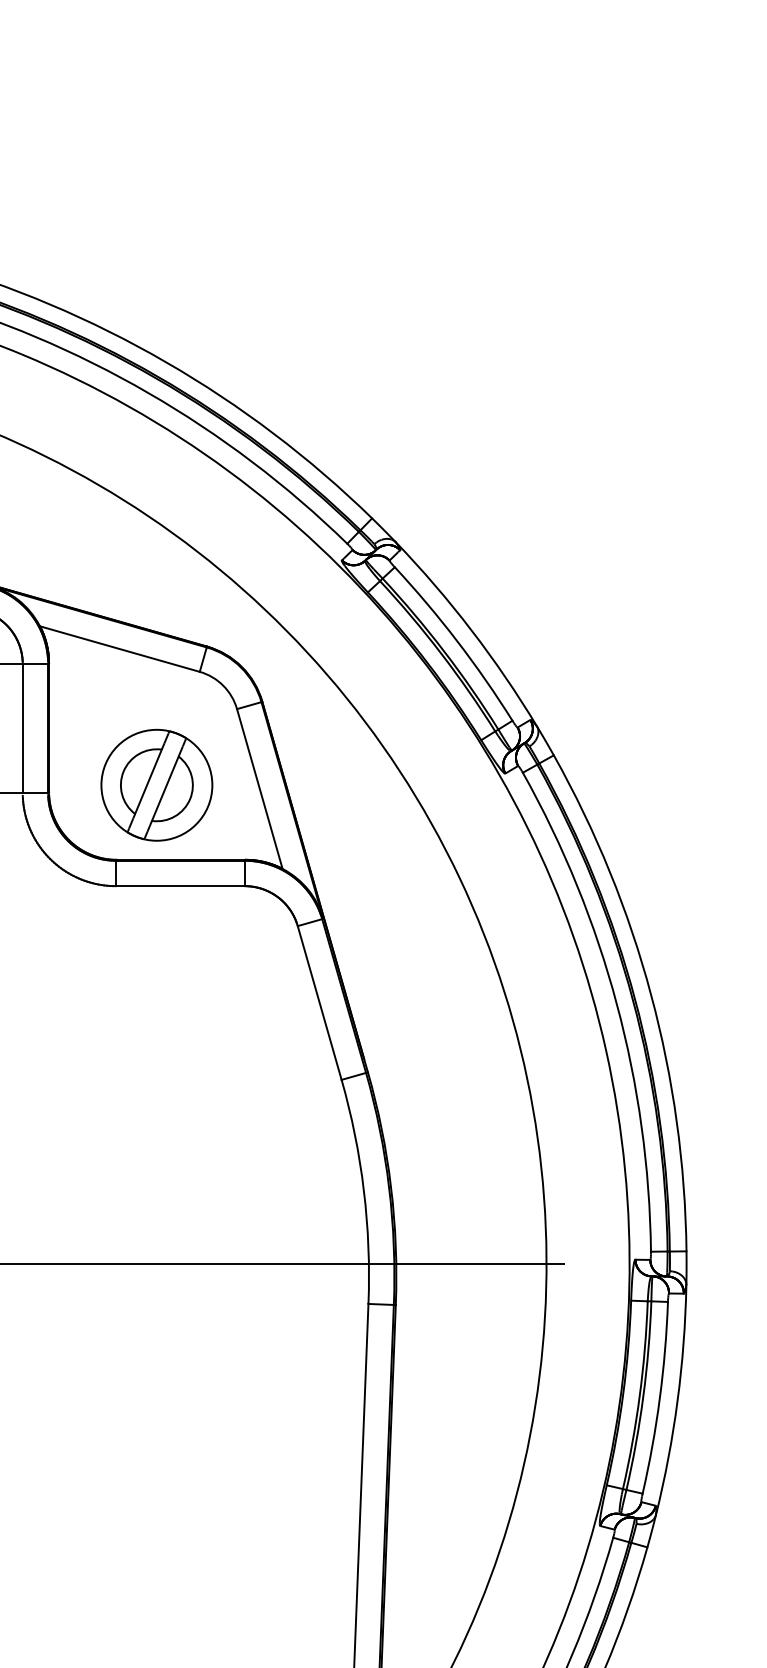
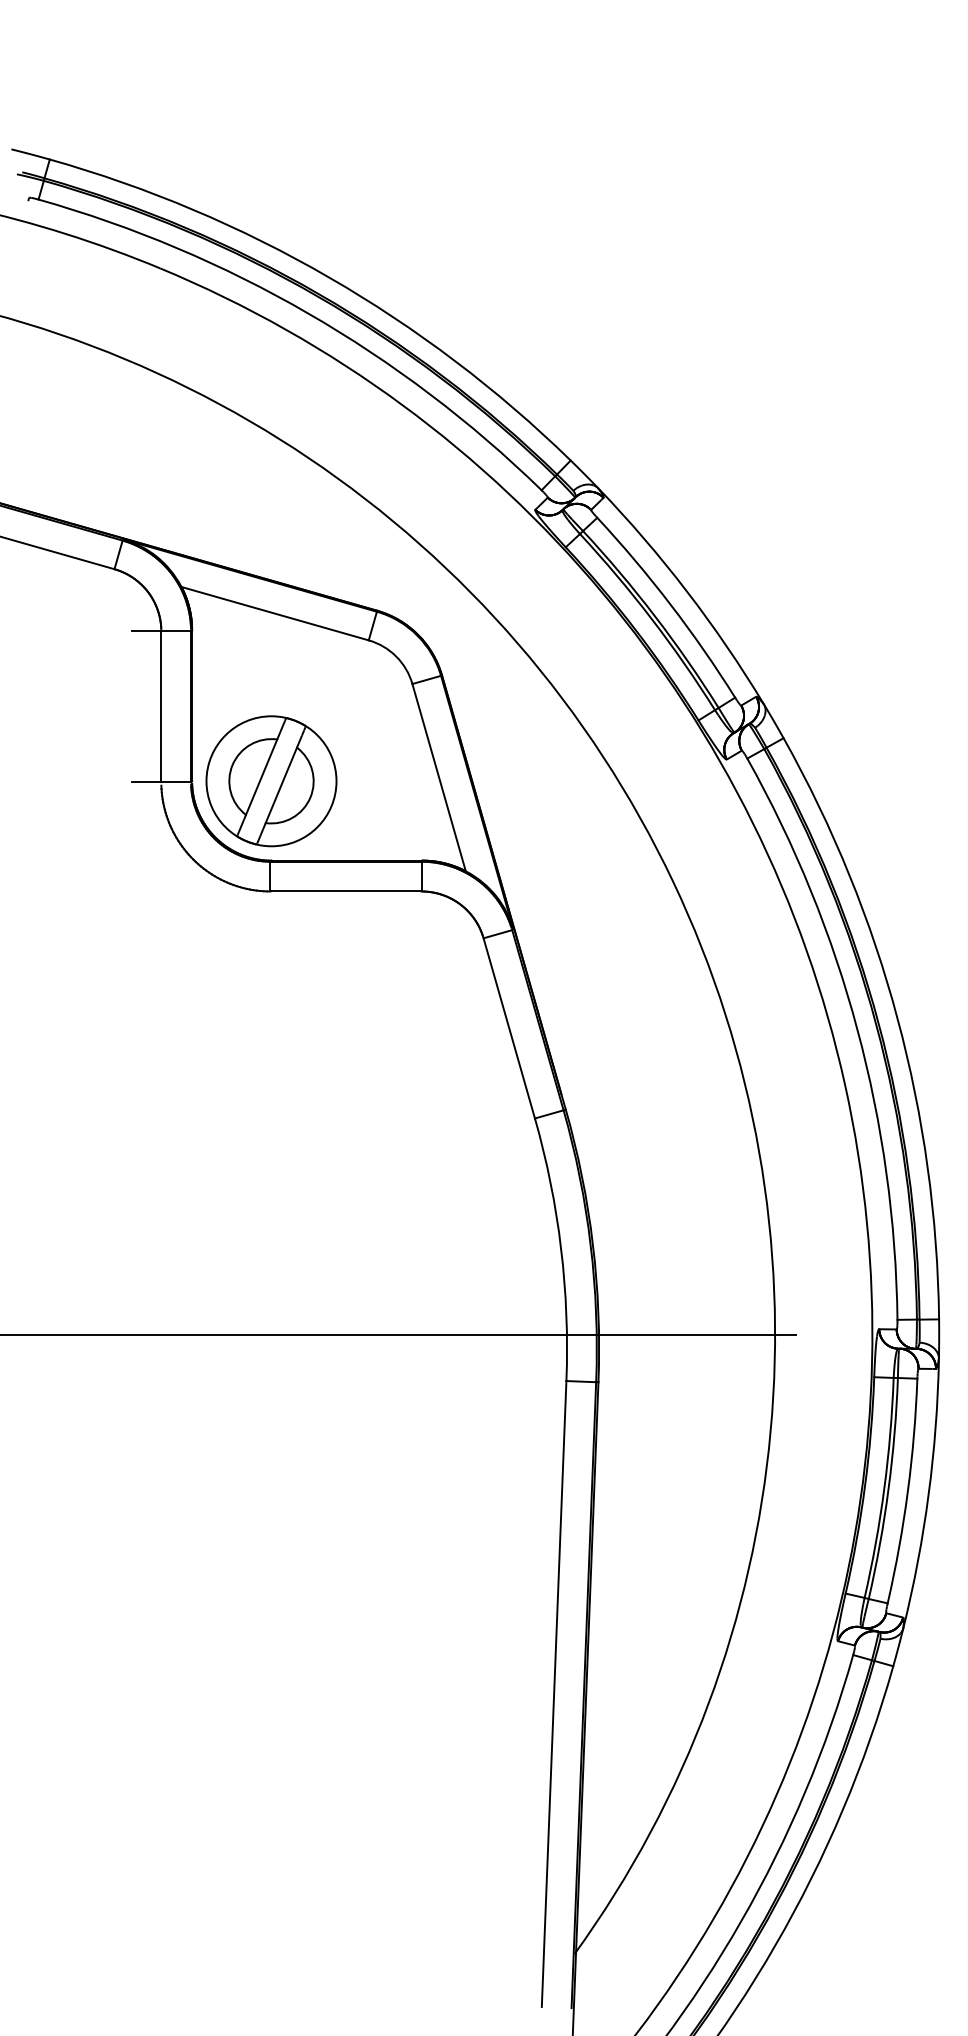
part: (156, 785) -> (271, 781), moved

